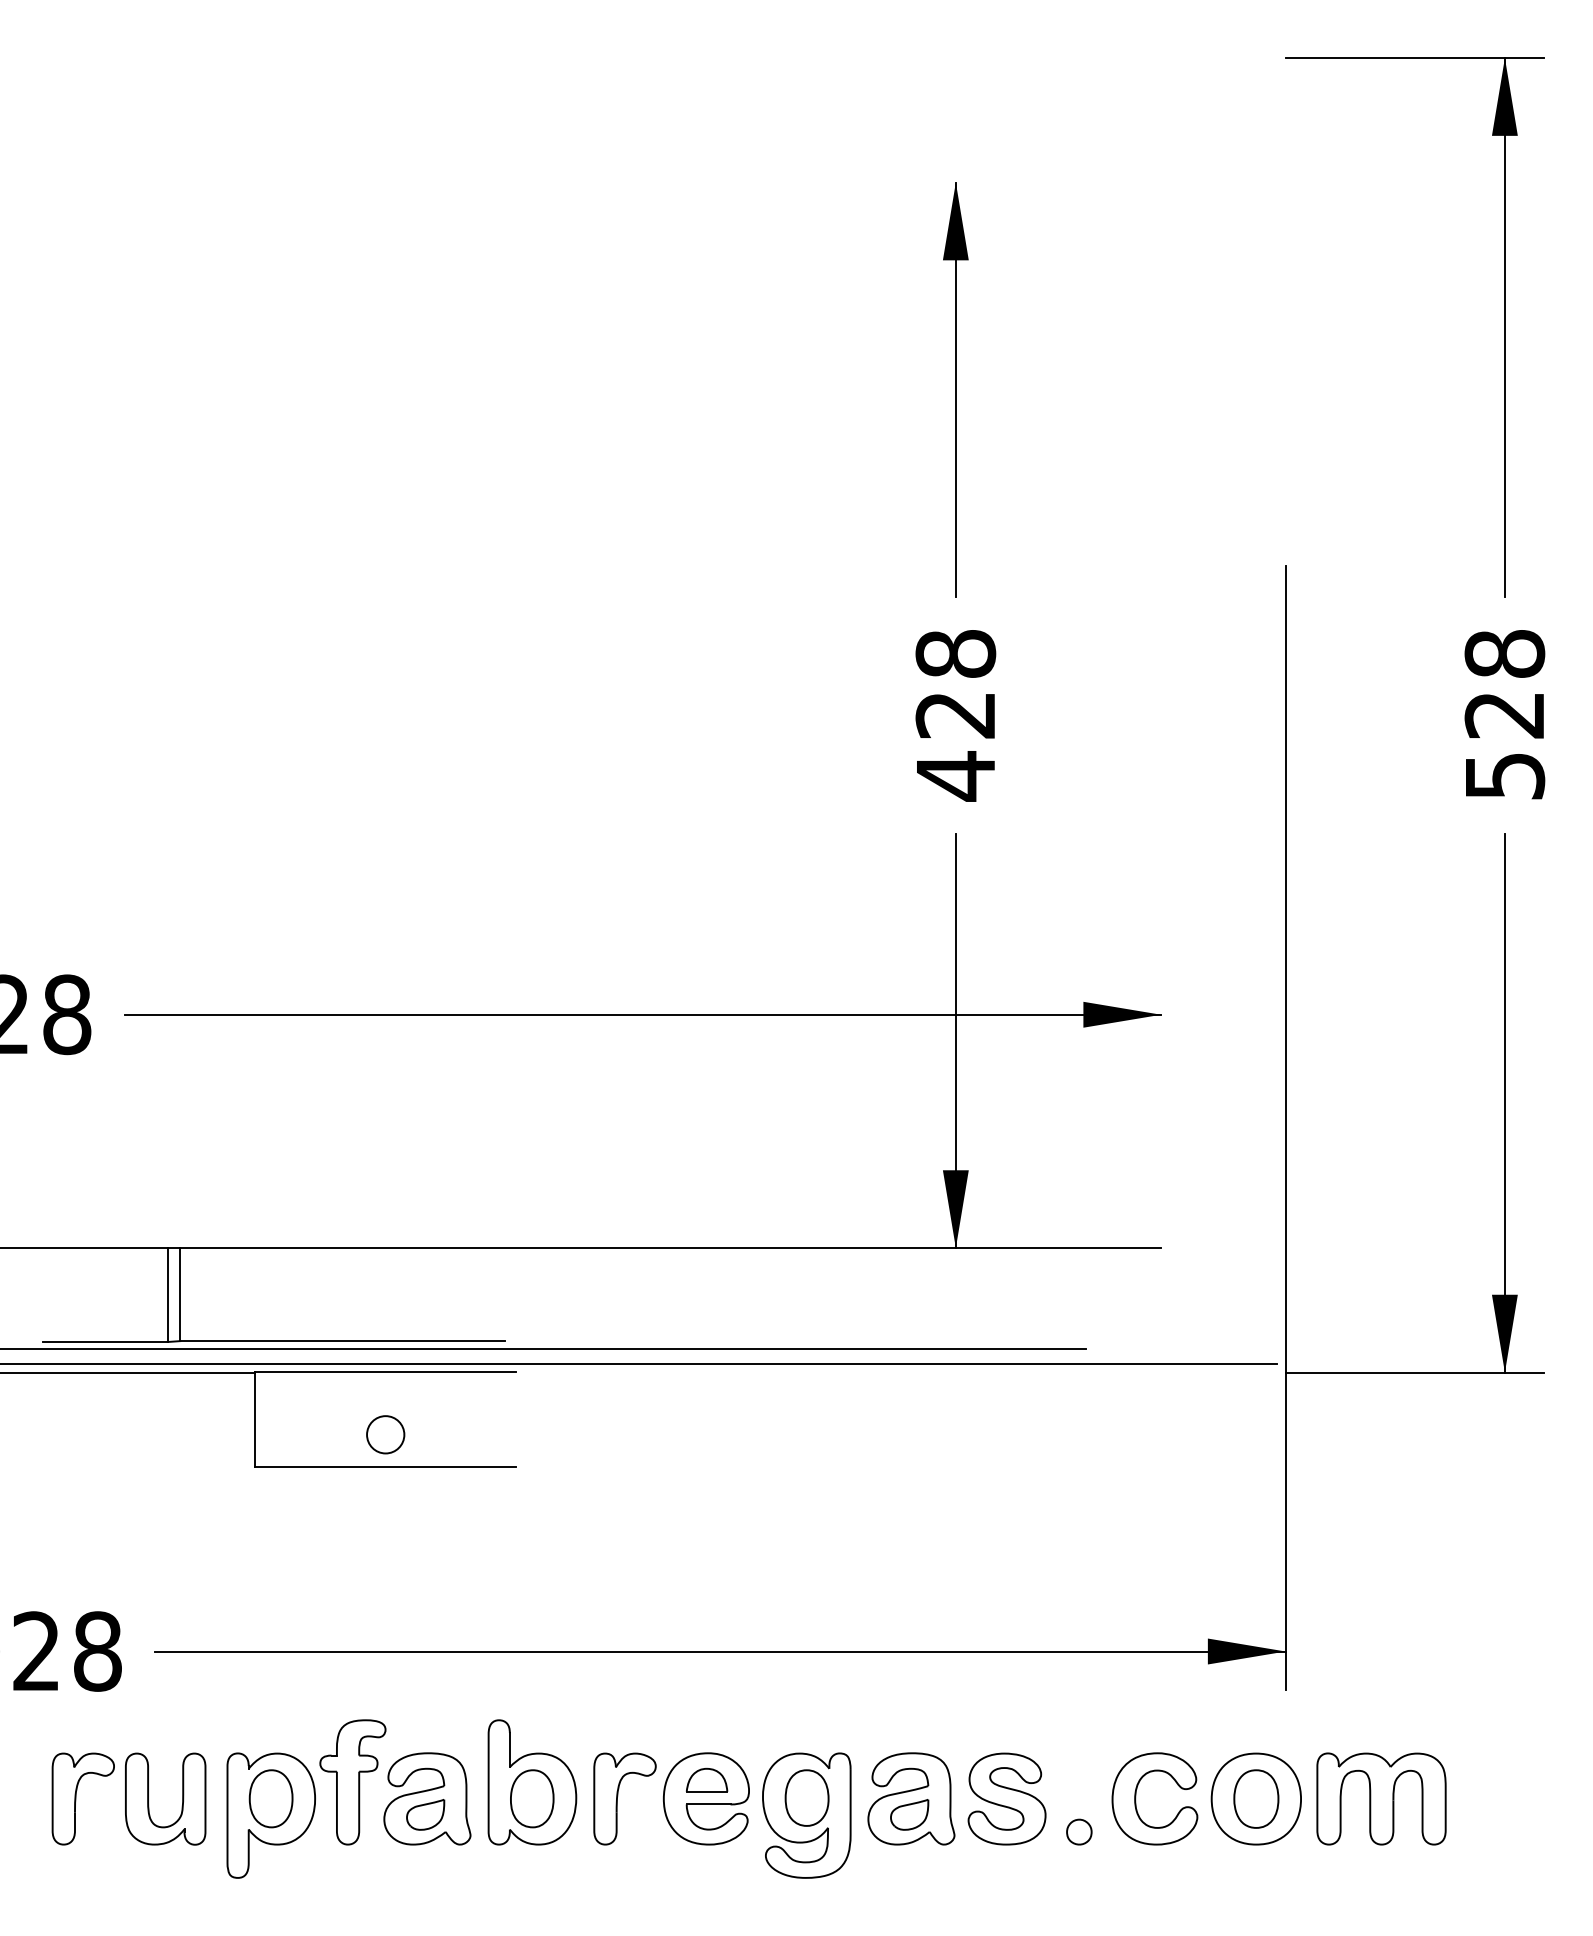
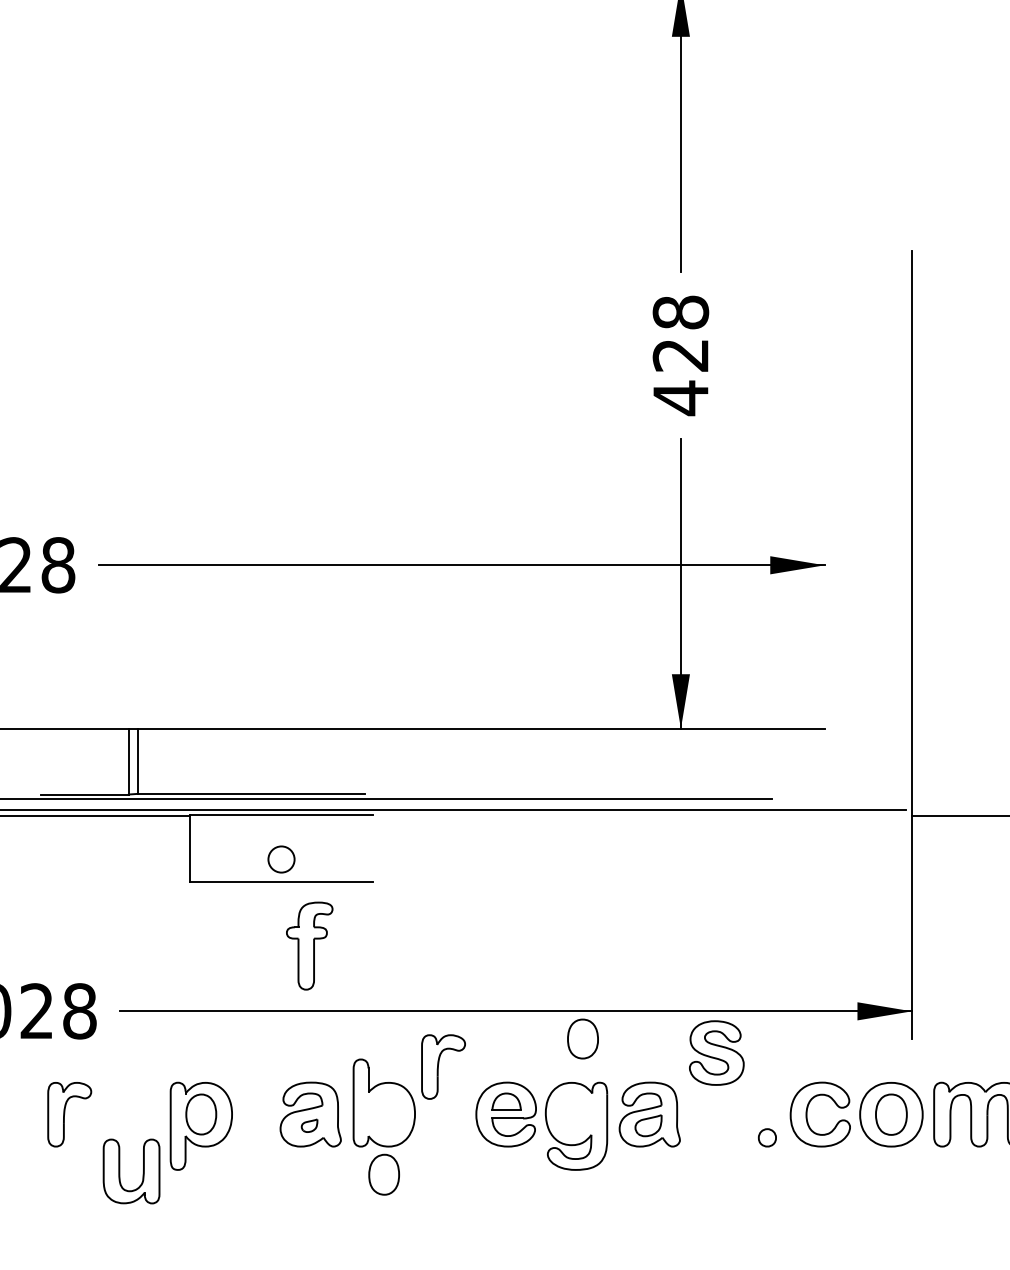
part: (352, 1782) -> (309, 946), moved
part: (618, 1796) -> (438, 1065), moved
part: (806, 1797) -> (582, 1038), moved
part: (148, 1798) -> (119, 1171), moved
part: (532, 1798) -> (384, 1174), moved
part: (1006, 1798) -> (716, 1052), moved
part: (425, 1814) -> (309, 1125), size x0.6

